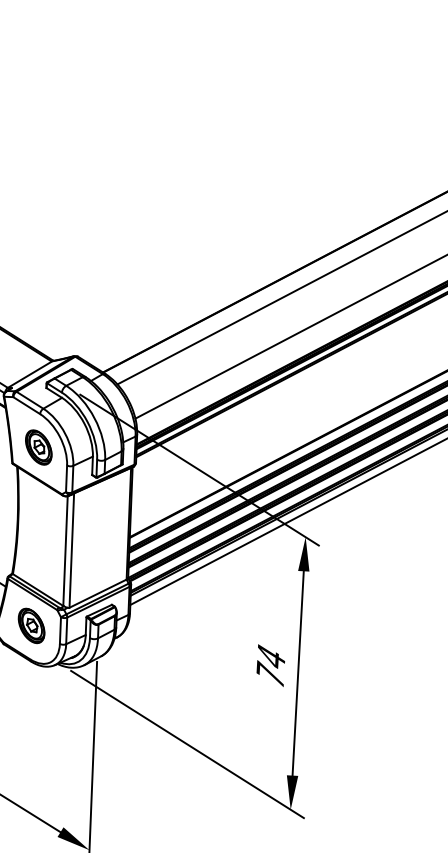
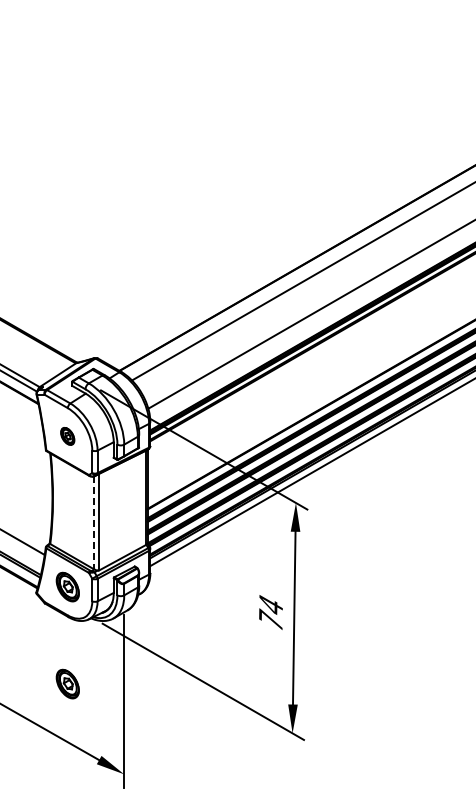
part: (38, 447) -> (67, 436), size x0.6
line: (65, 551) -> (93, 523), solid -> dashed
part: (26, 739) -> (67, 683), added

